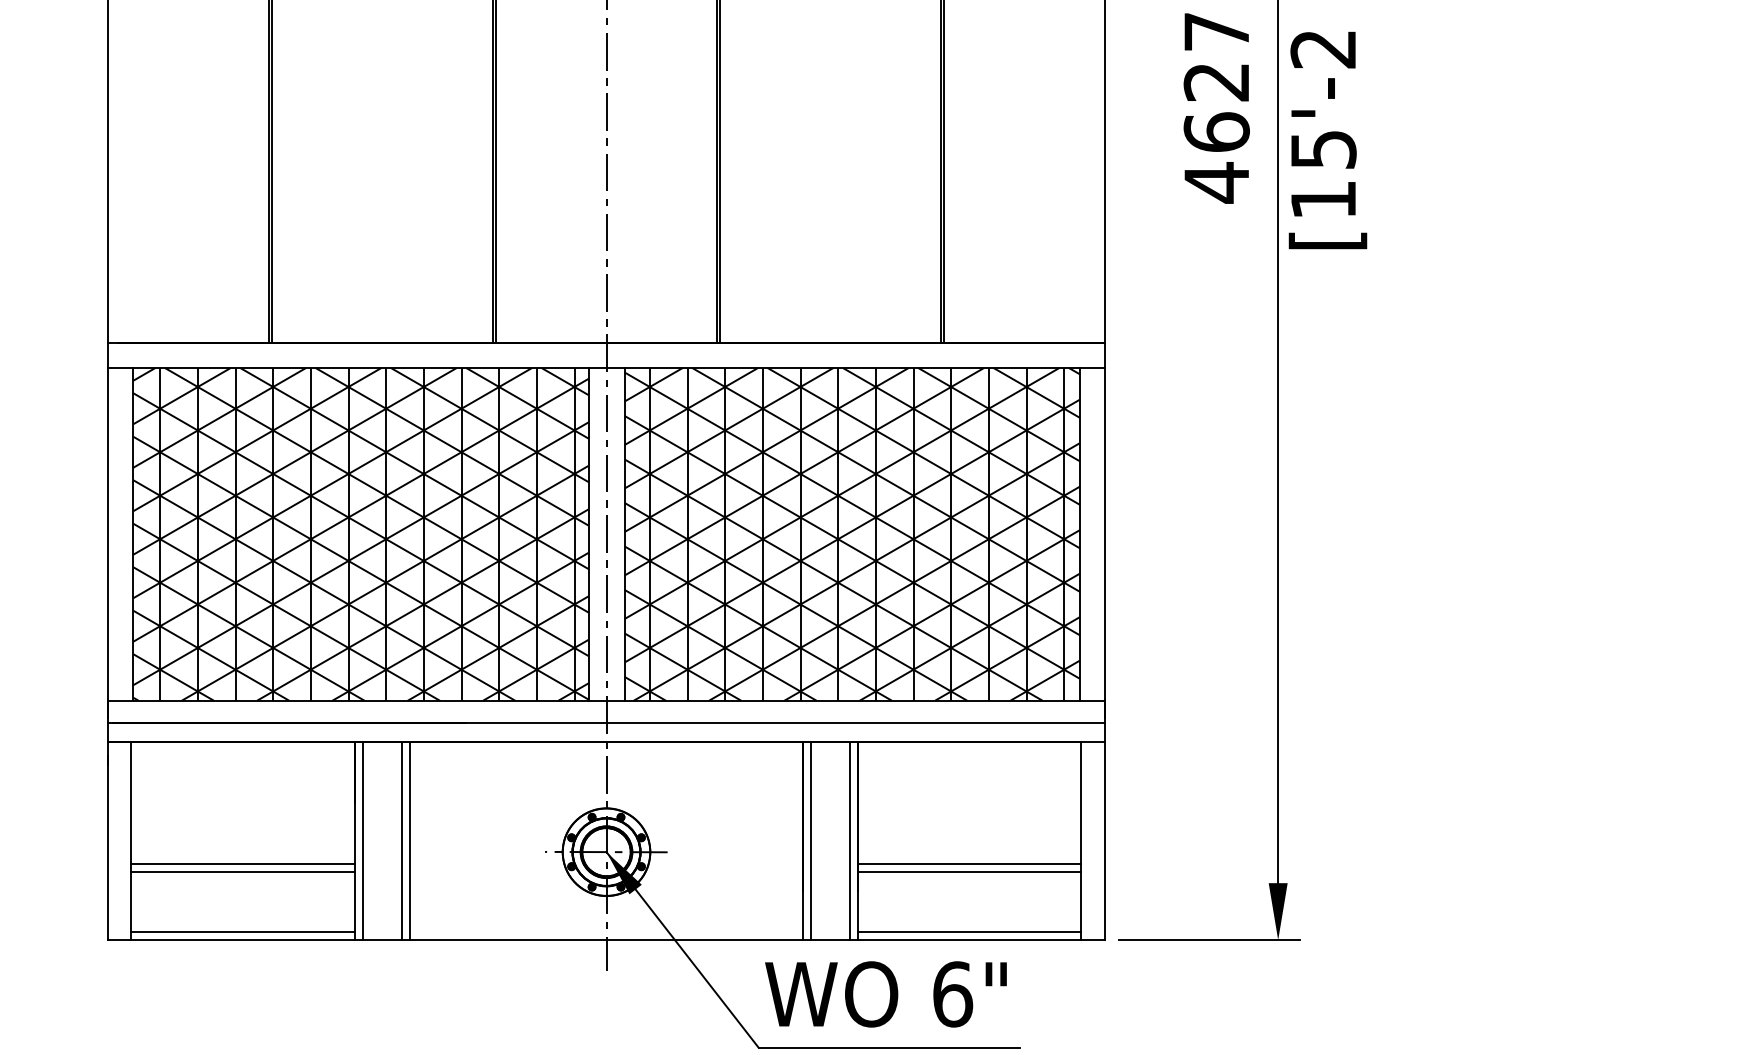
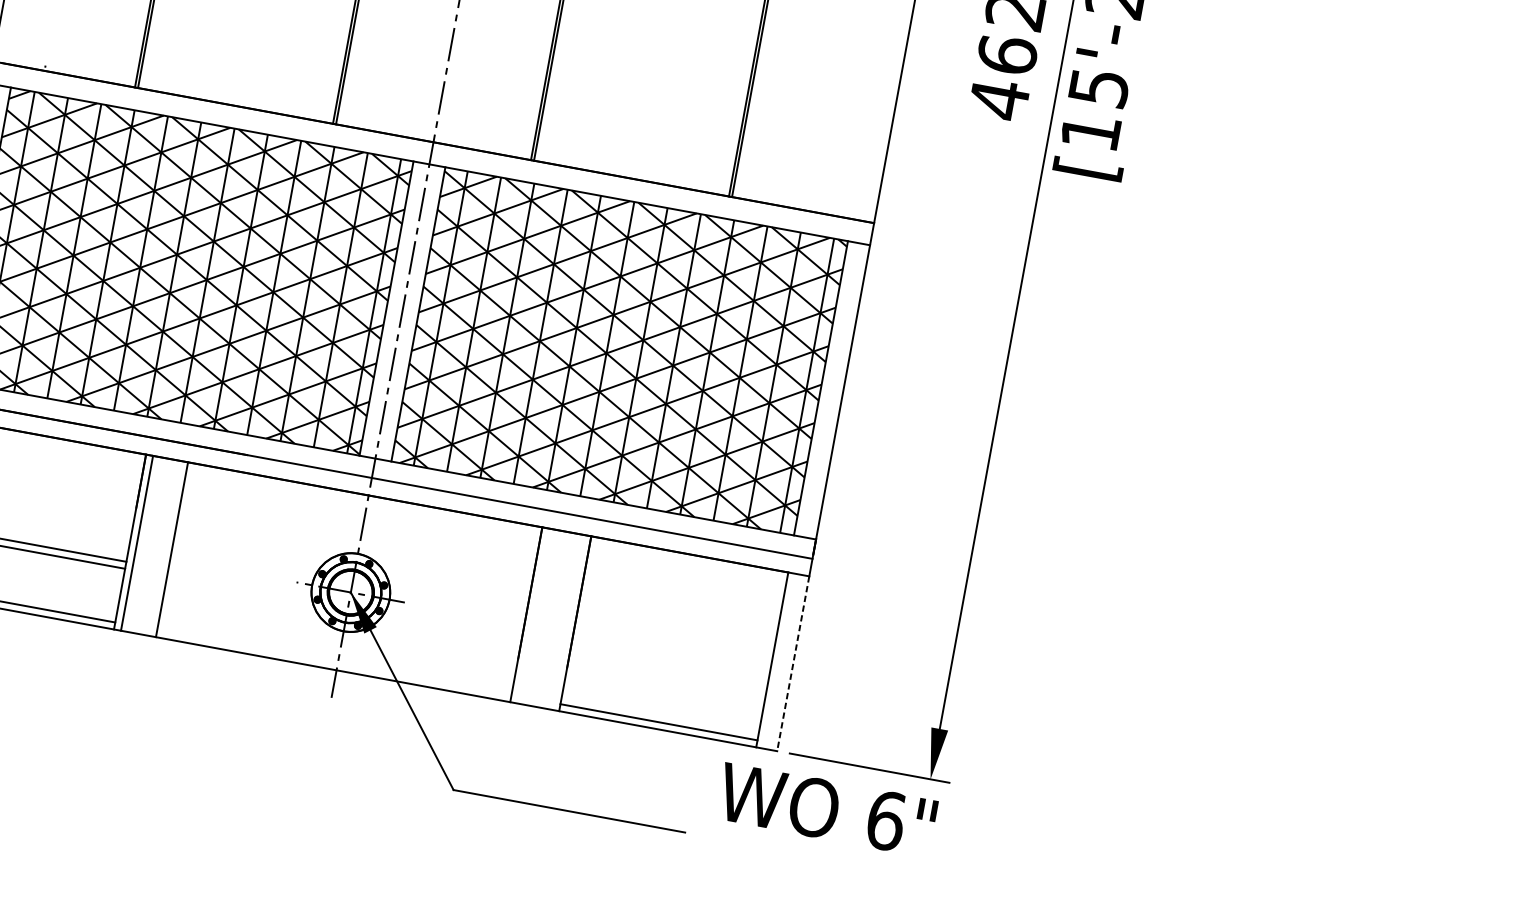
line: (410, 841) -> (179, 551), removed
line: (810, 841) -> (532, 616), removed
line: (850, 841) -> (568, 622), removed
line: (1104, 841) -> (792, 663), solid -> dashed
line: (969, 863) -> (670, 661), removed
line: (969, 871) -> (668, 668), removed
text: (885, 994) -> (826, 809), moved

